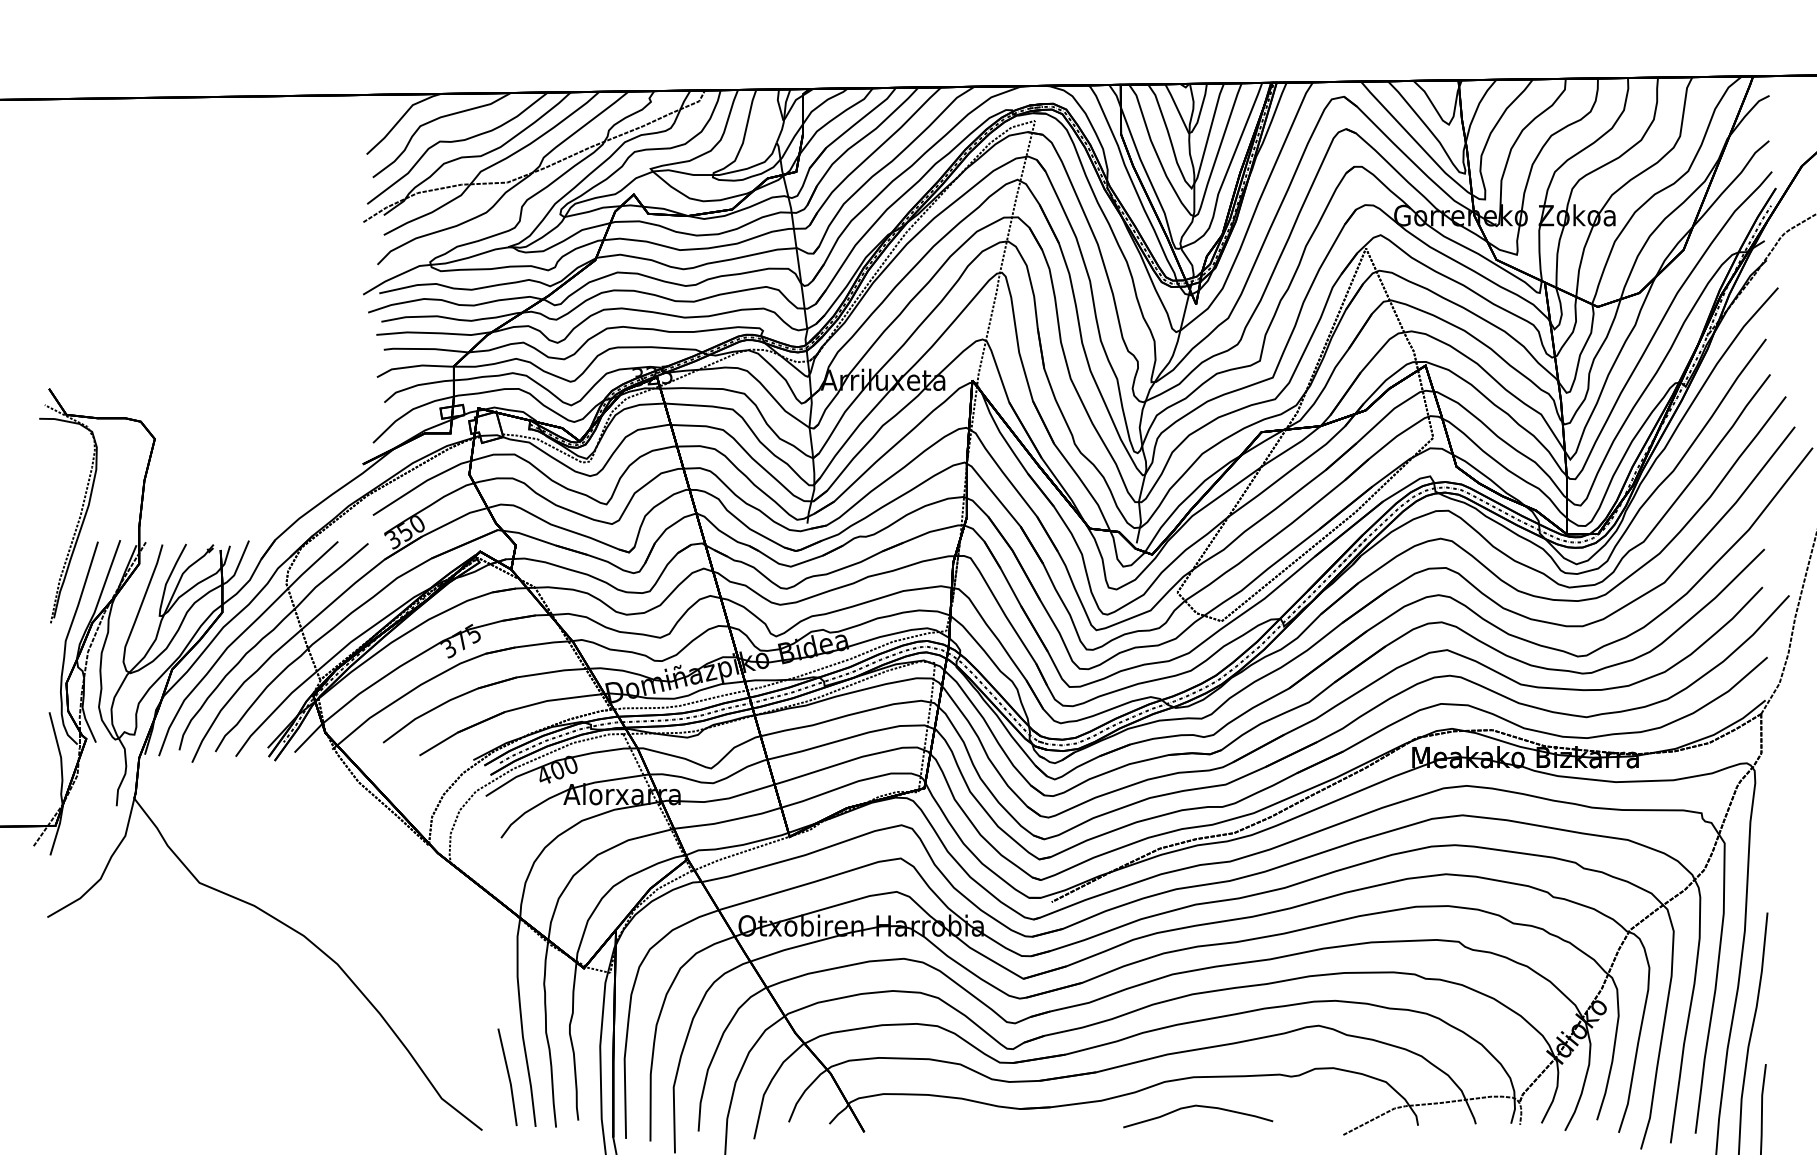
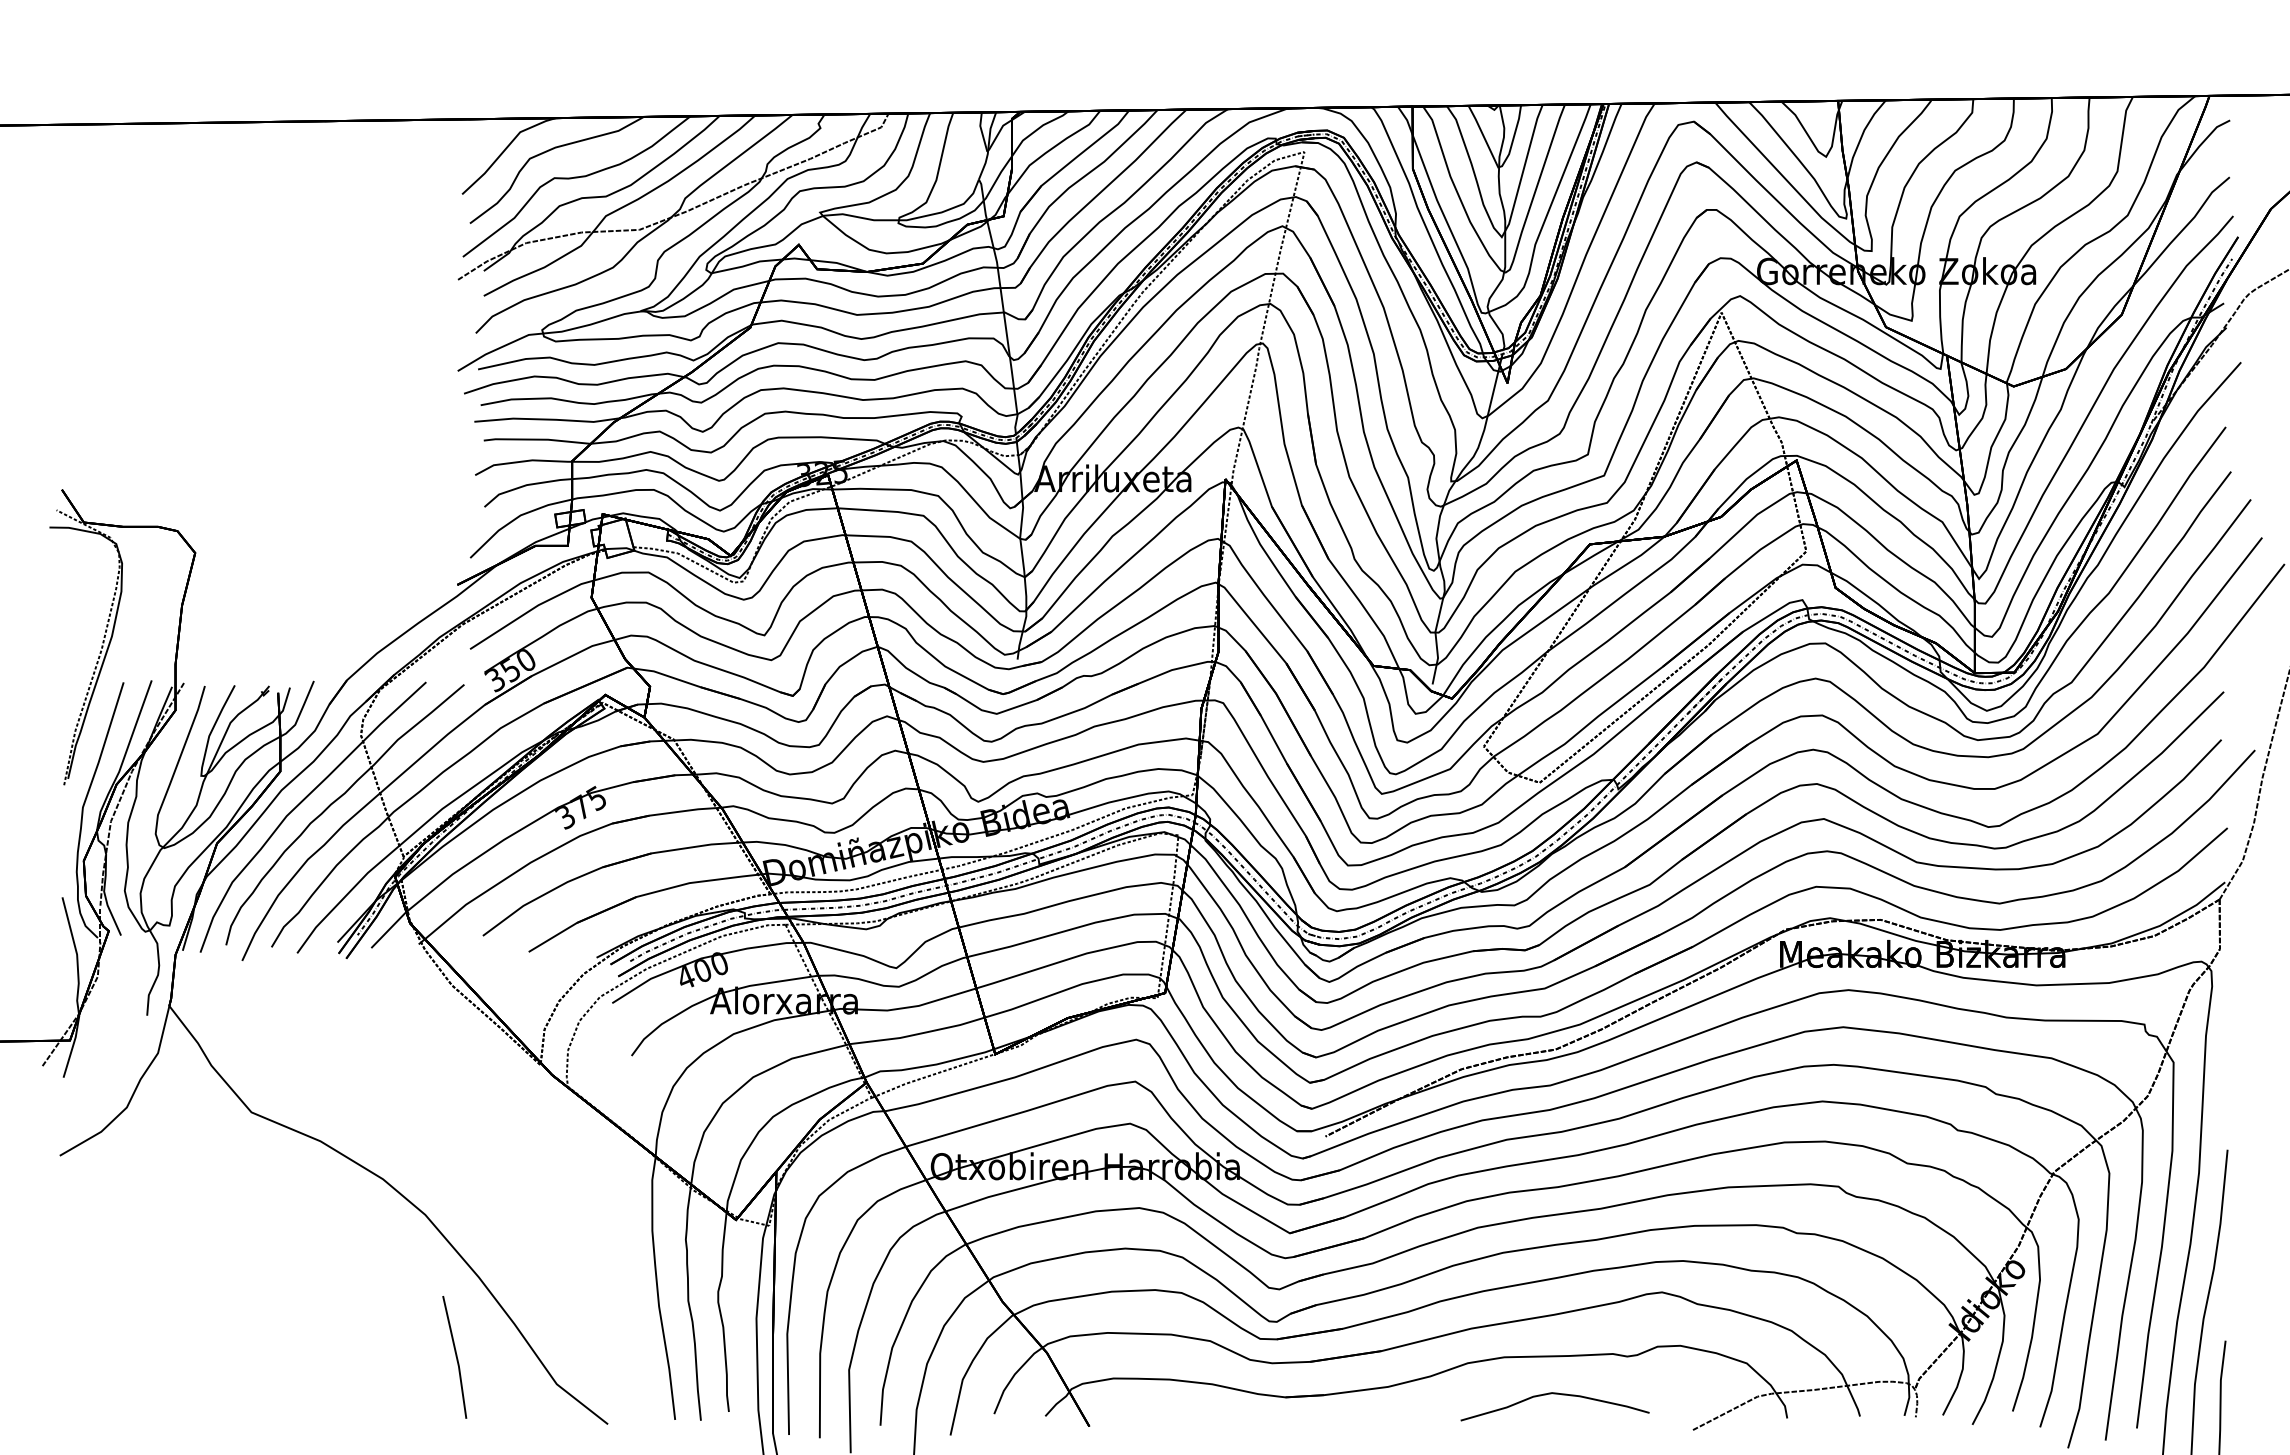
line: (508, 1076) -> (455, 1356), moved
curve: (1197, 1106) -> (1554, 1394), moved

